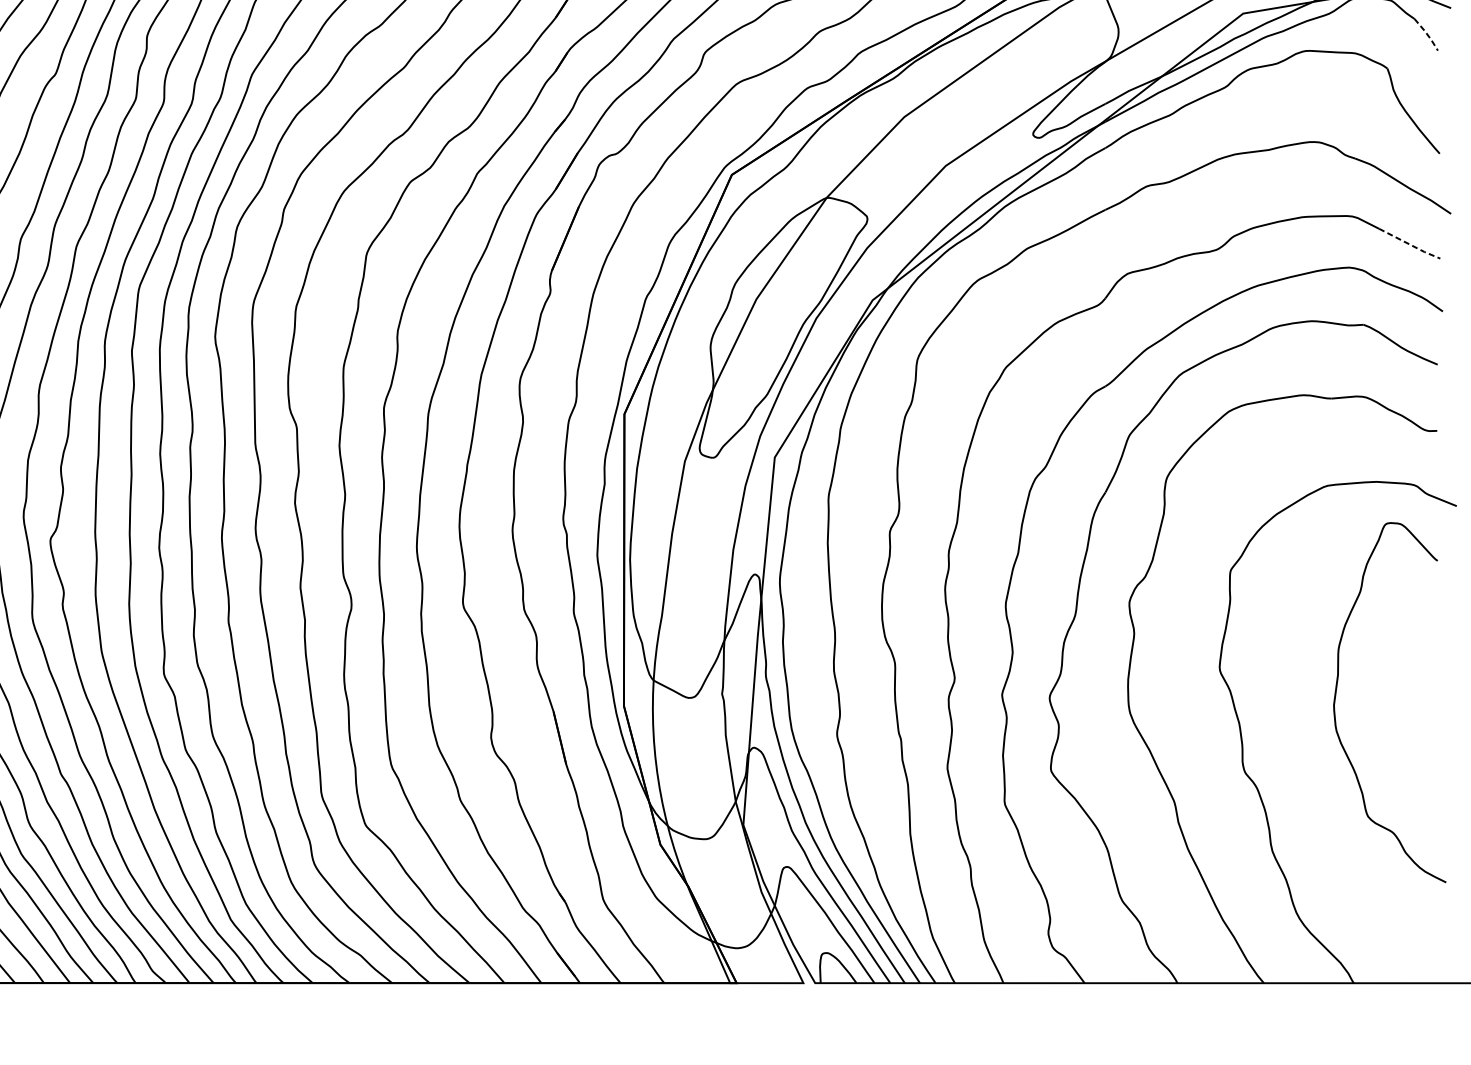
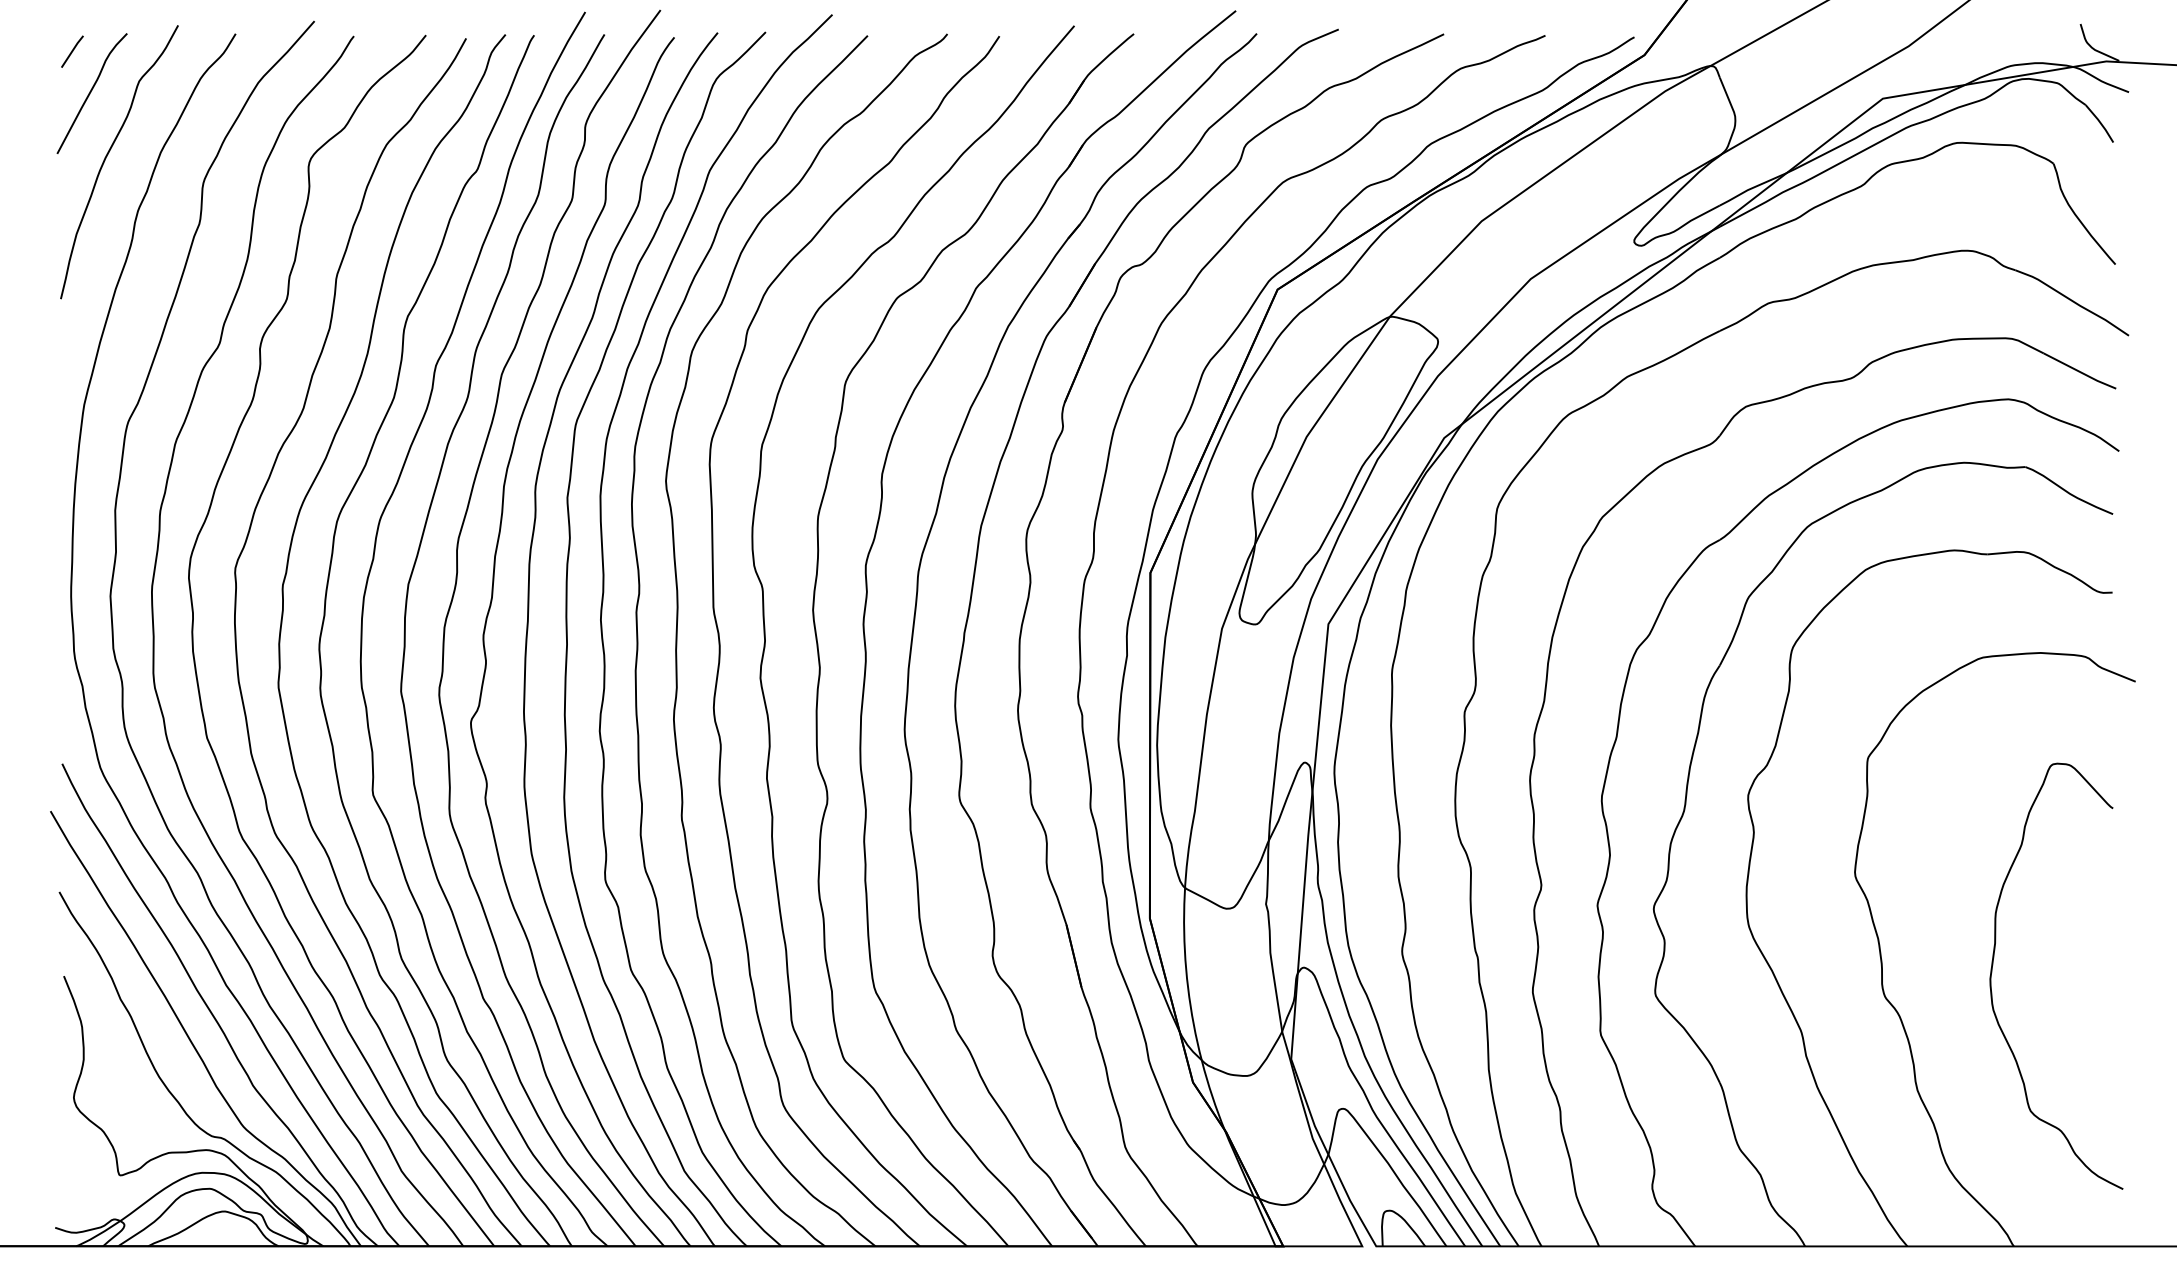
line: (1427, 34) -> (2100, 123), dashed -> solid
line: (1410, 244) -> (2080, 372), dashed -> solid
curve: (1336, 693) -> (1993, 965), moved

